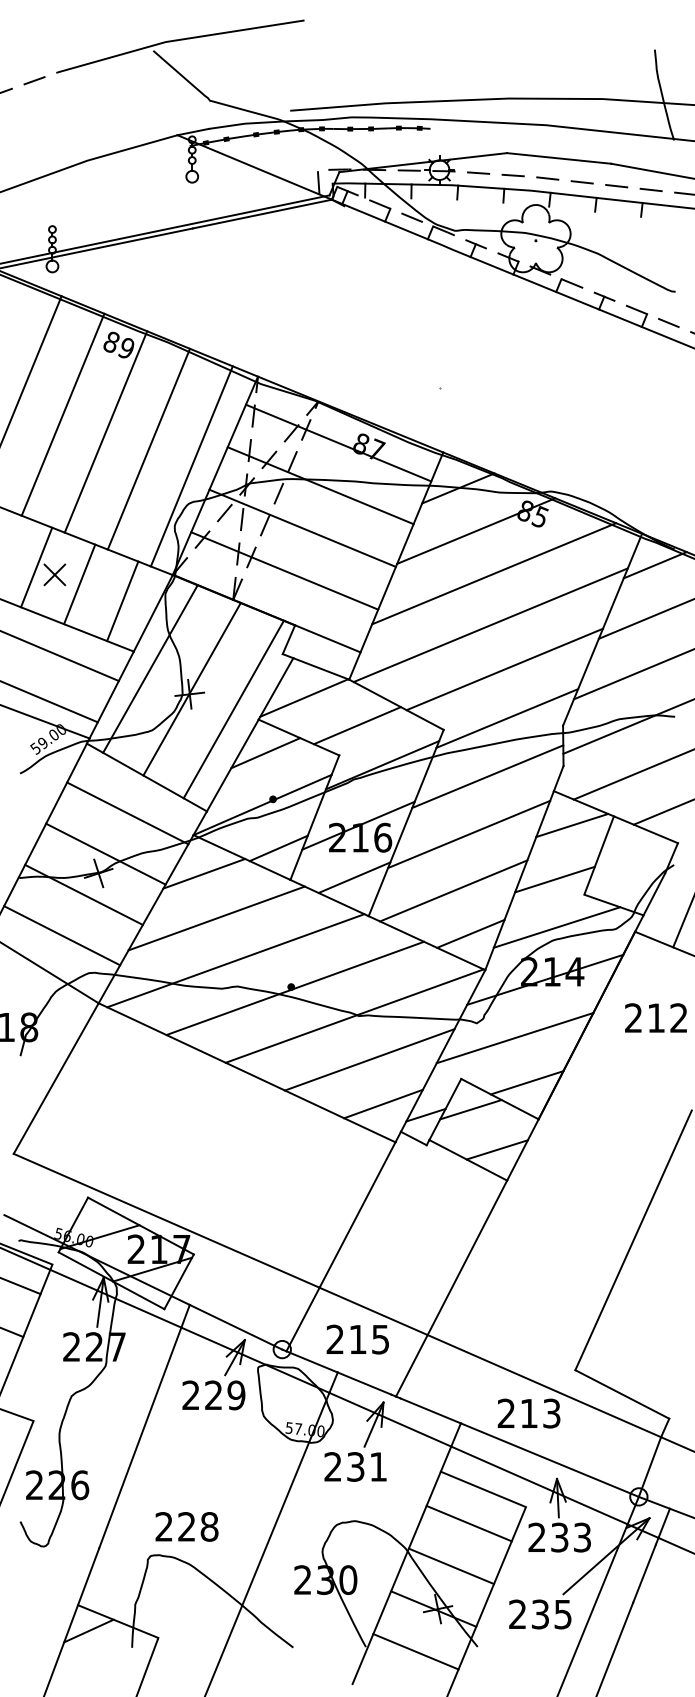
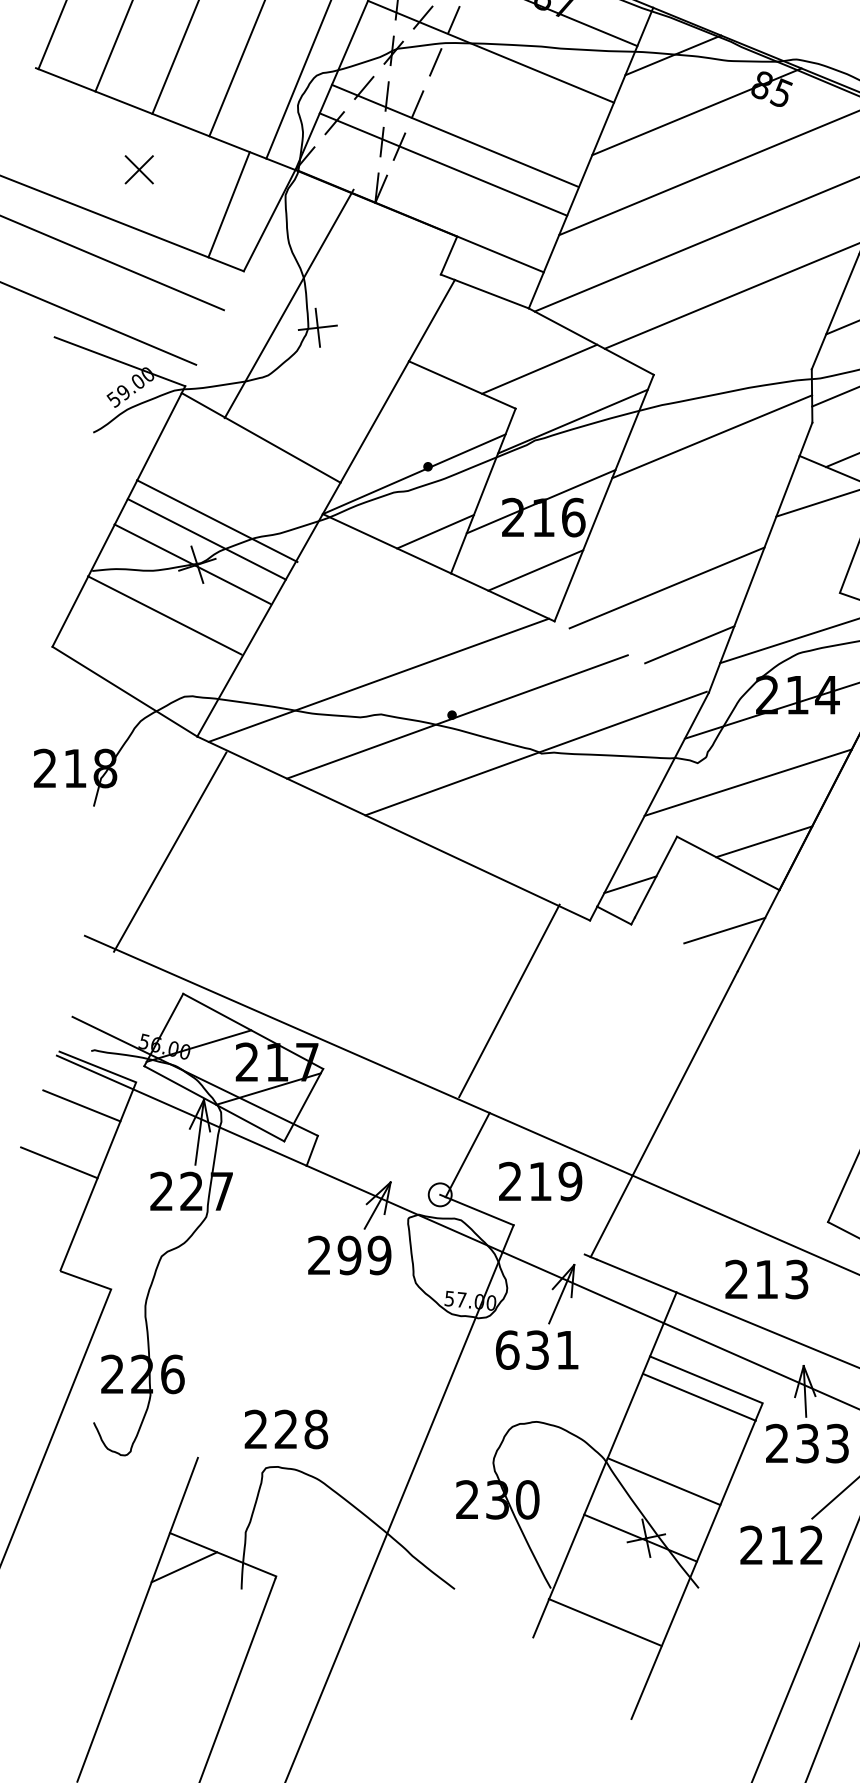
line: (302, 527) -> (455, 134), moved
line: (36, 567) -> (115, 159), removed
line: (79, 584) -> (171, 182), removed
line: (150, 668) -> (265, 293), removed
line: (191, 689) -> (288, 304), moved
line: (111, 694) -> (214, 328), removed
line: (304, 697) -> (469, 332), removed
line: (233, 709) -> (375, 347), removed
line: (507, 718) -> (738, 359), removed
line: (265, 753) -> (418, 406), removed
line: (127, 813) -> (216, 521), moved
line: (469, 834) -> (687, 513), removed
line: (204, 873) -> (337, 564), removed
line: (554, 879) -> (800, 572), removed
line: (83, 894) -> (191, 563), moved
line: (216, 918) -> (353, 624), removed
line: (62, 935) -> (165, 615), moved
line: (426, 943) -> (631, 657), removed
line: (369, 1059) -> (555, 811), removed
line: (55, 1078) -> (169, 852), moved
line: (383, 1103) -> (574, 869), removed
line: (470, 1109) -> (689, 877), removed
line: (468, 1160) -> (686, 944), removed
line: (357, 1214) -> (509, 1000), moved
line: (235, 1326) -> (378, 1164), removed
text: (380, 1339) -> (570, 1181), 215 -> 219
line: (364, 1383) -> (549, 1239), removed
text: (213, 1395) -> (349, 1255), 229 -> 299
line: (140, 1437) -> (252, 1311), removed
text: (333, 1466) -> (508, 1349), 231 -> 631
line: (468, 1523) -> (698, 1397), moved
text: (186, 1526) -> (285, 1428), moved
text: (551, 1614) -> (796, 1545), 235 -> 212
line: (415, 1651) -> (604, 1622), moved

